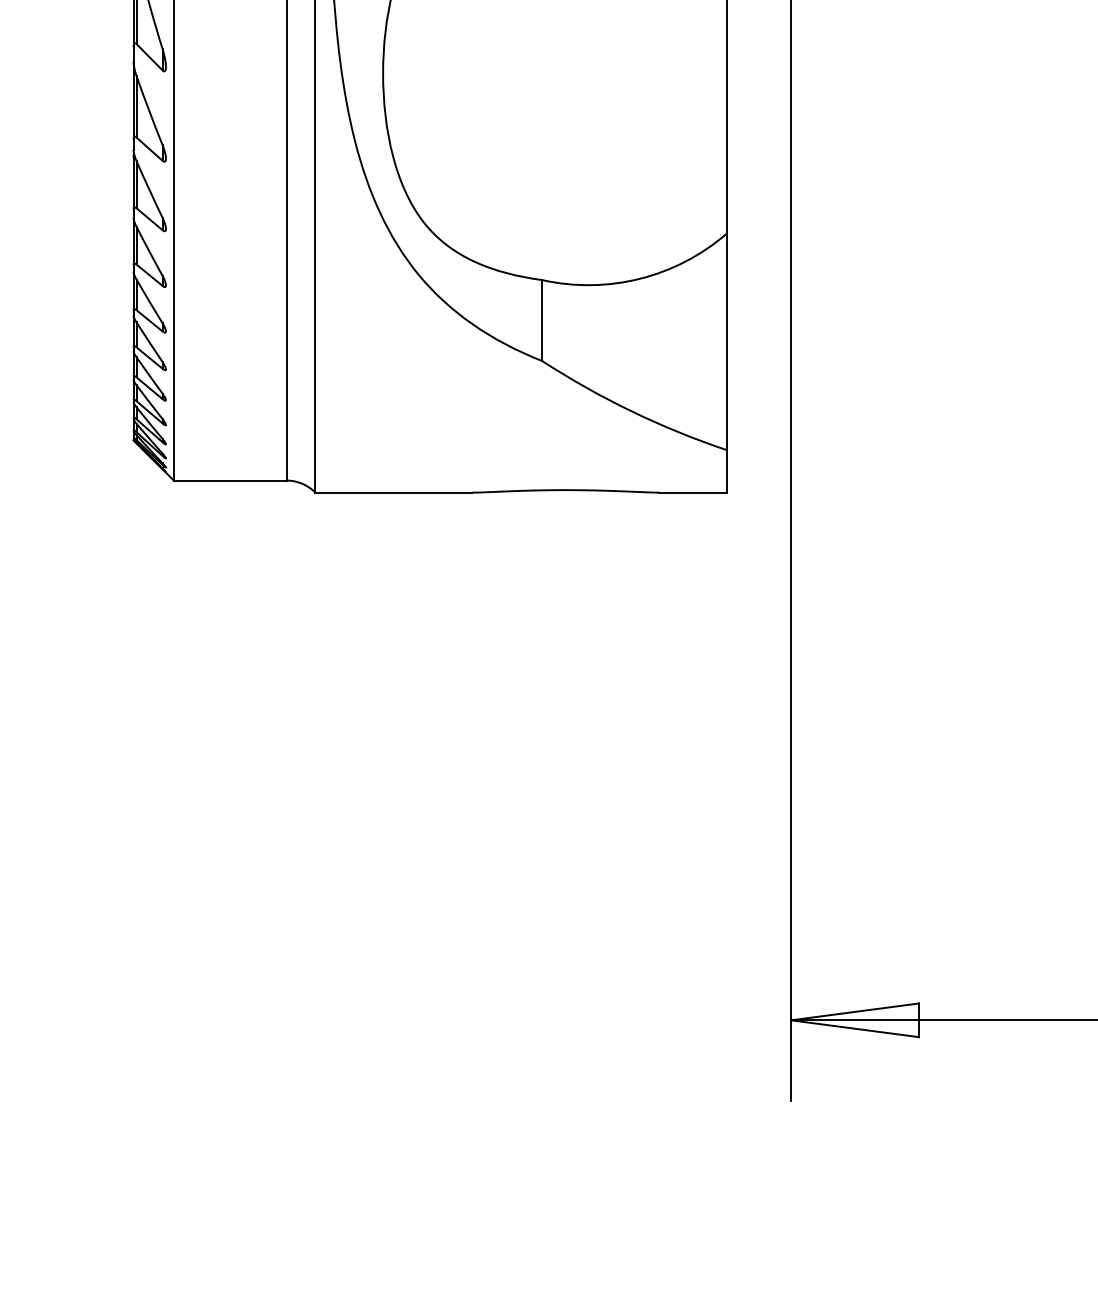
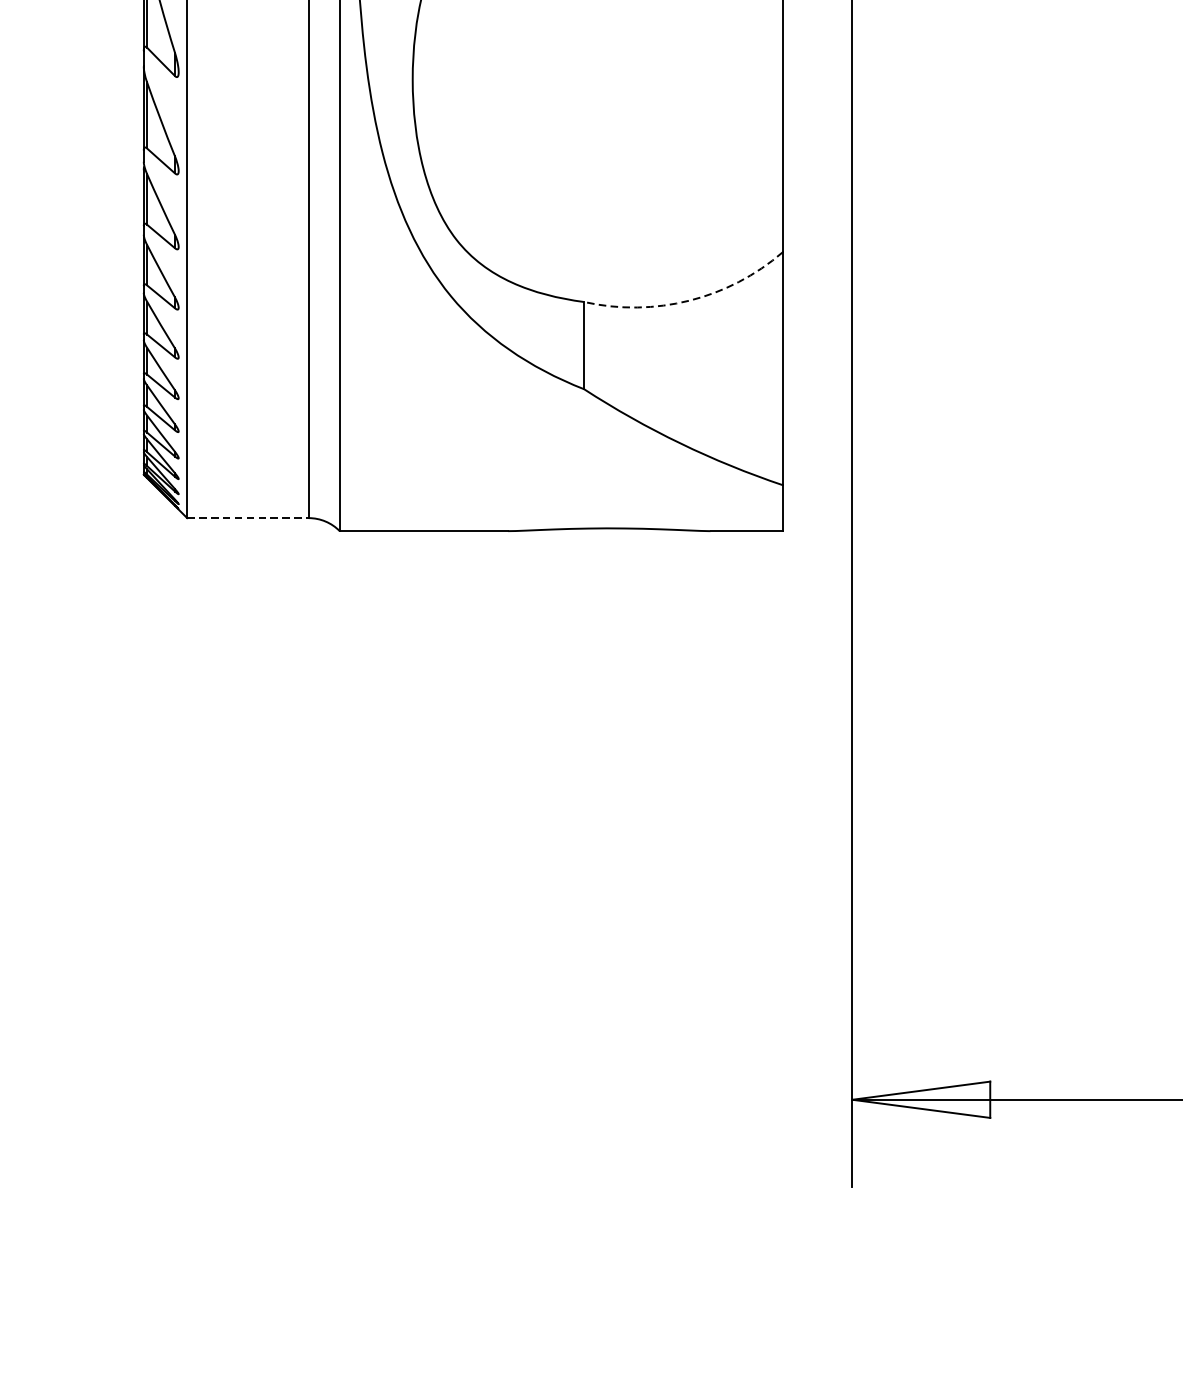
arc: (639, 278) -> (689, 300), solid -> dashed
line: (230, 480) -> (248, 518), solid -> dashed

